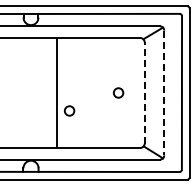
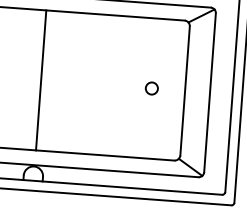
line: (56, 92) -> (41, 79), moved
line: (144, 93) -> (184, 91), dashed -> solid
line: (164, 93) -> (210, 93), dashed -> solid
circle: (69, 110) -> (87, 106), removed

